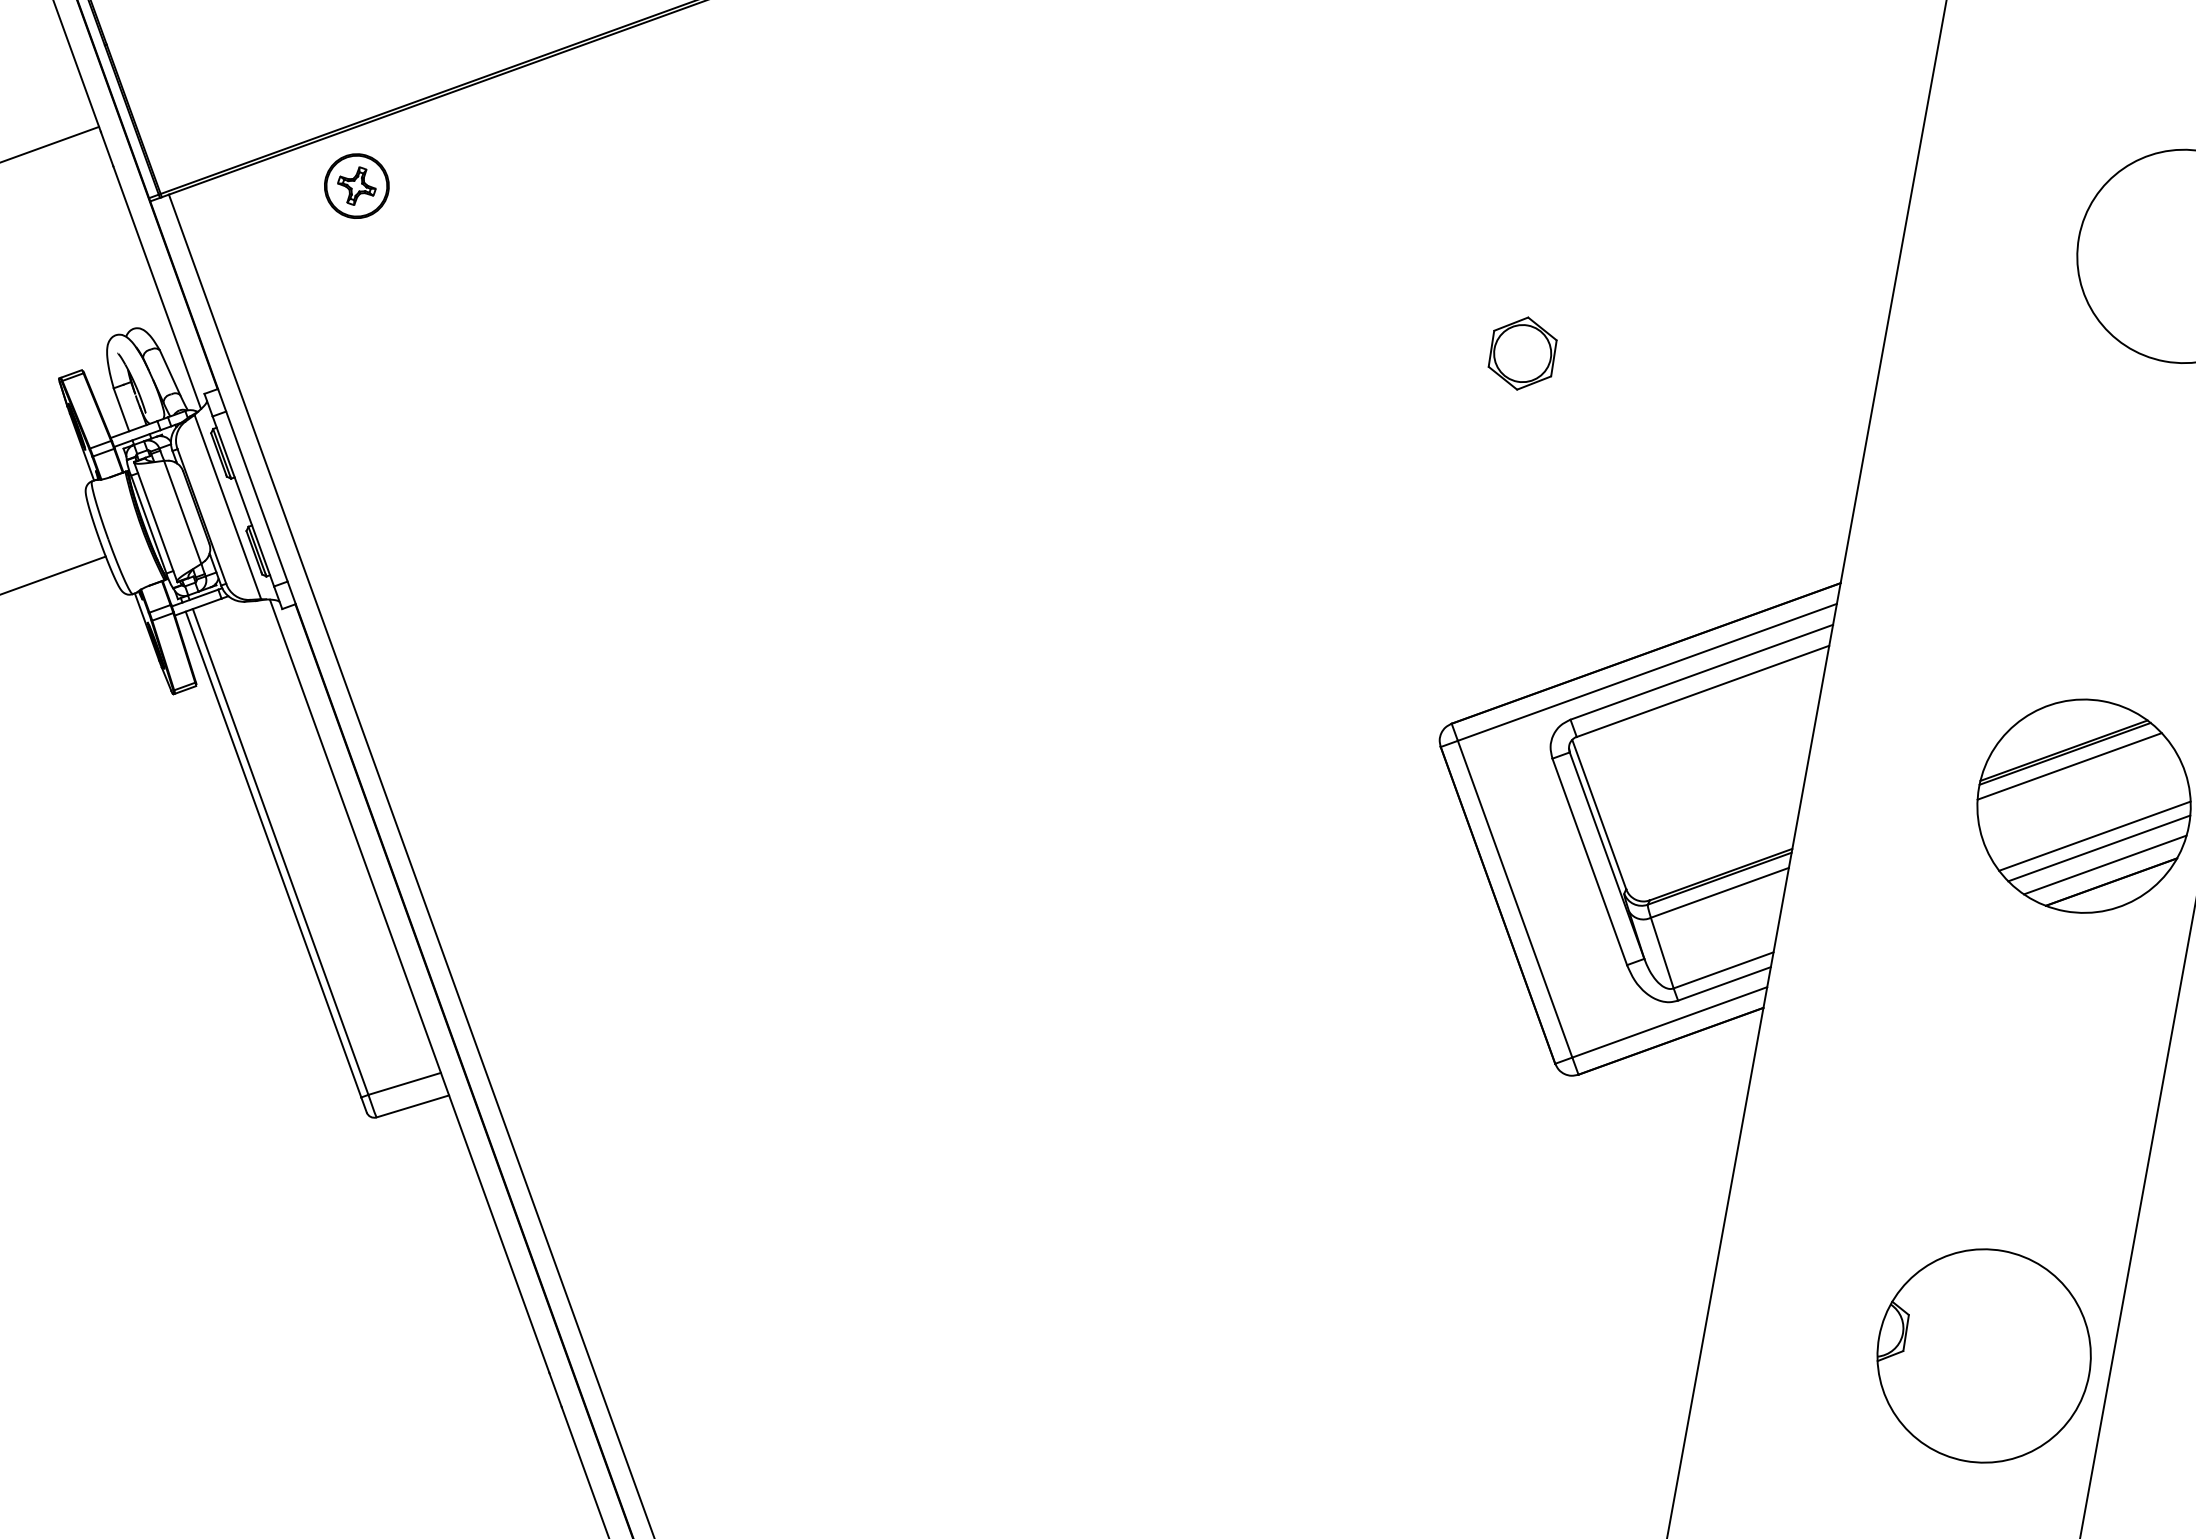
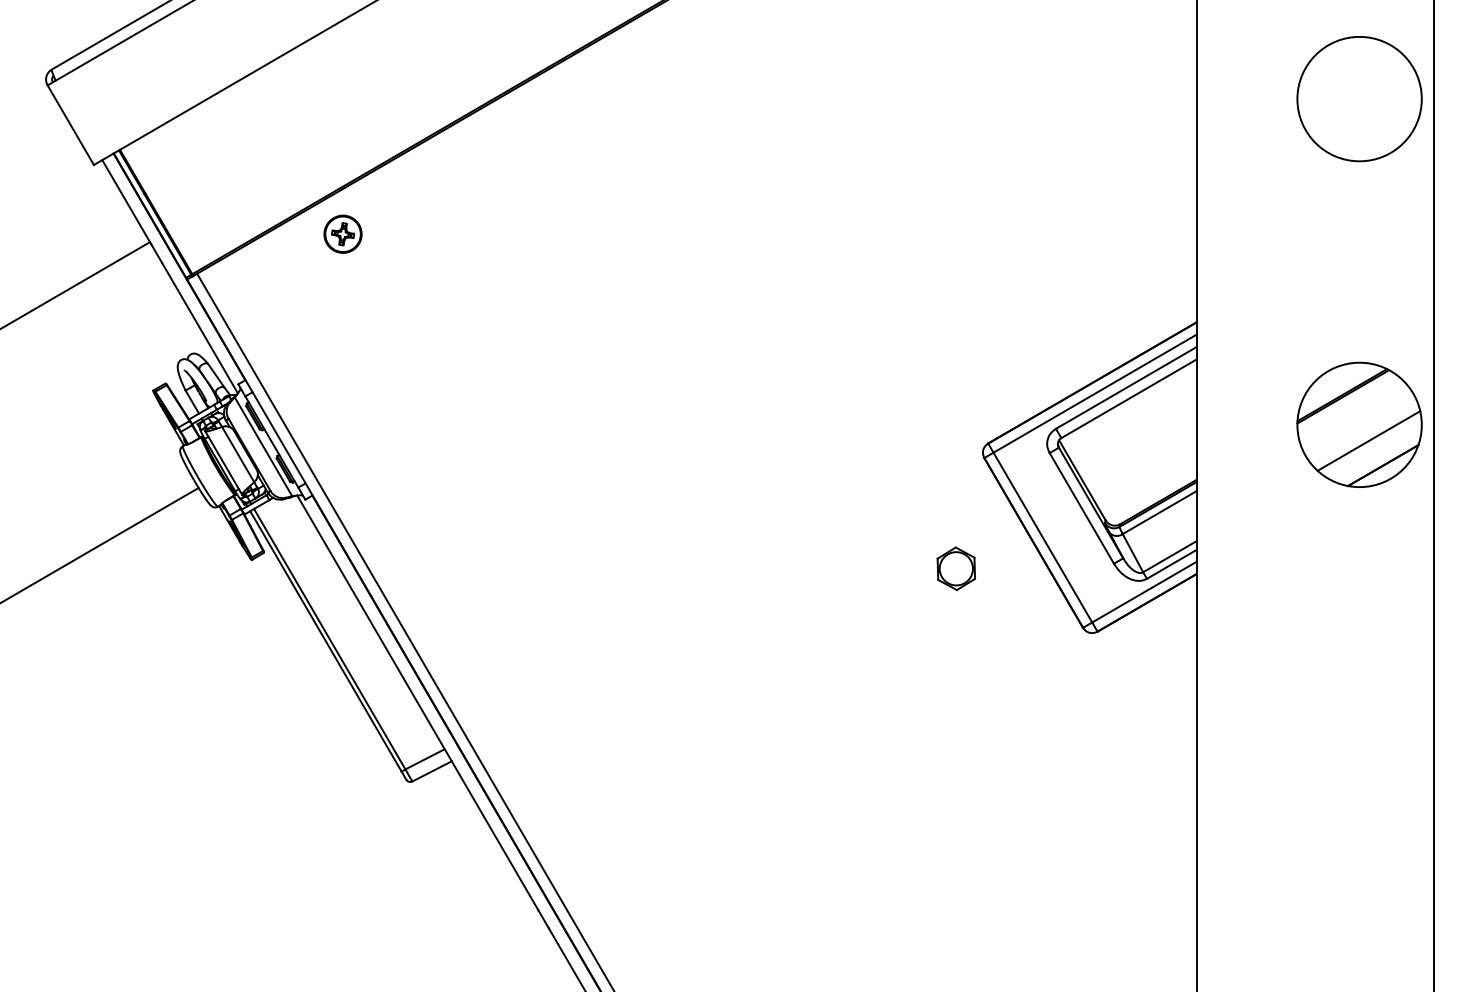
part: (356, 184) -> (342, 233), moved
part: (1521, 352) -> (955, 568), moved
line: (2068, 766) -> (1346, 403), removed
line: (2098, 848) -> (1372, 447), removed
line: (2104, 864) -> (1377, 456), removed
part: (1984, 1355) -> (1359, 750), removed

